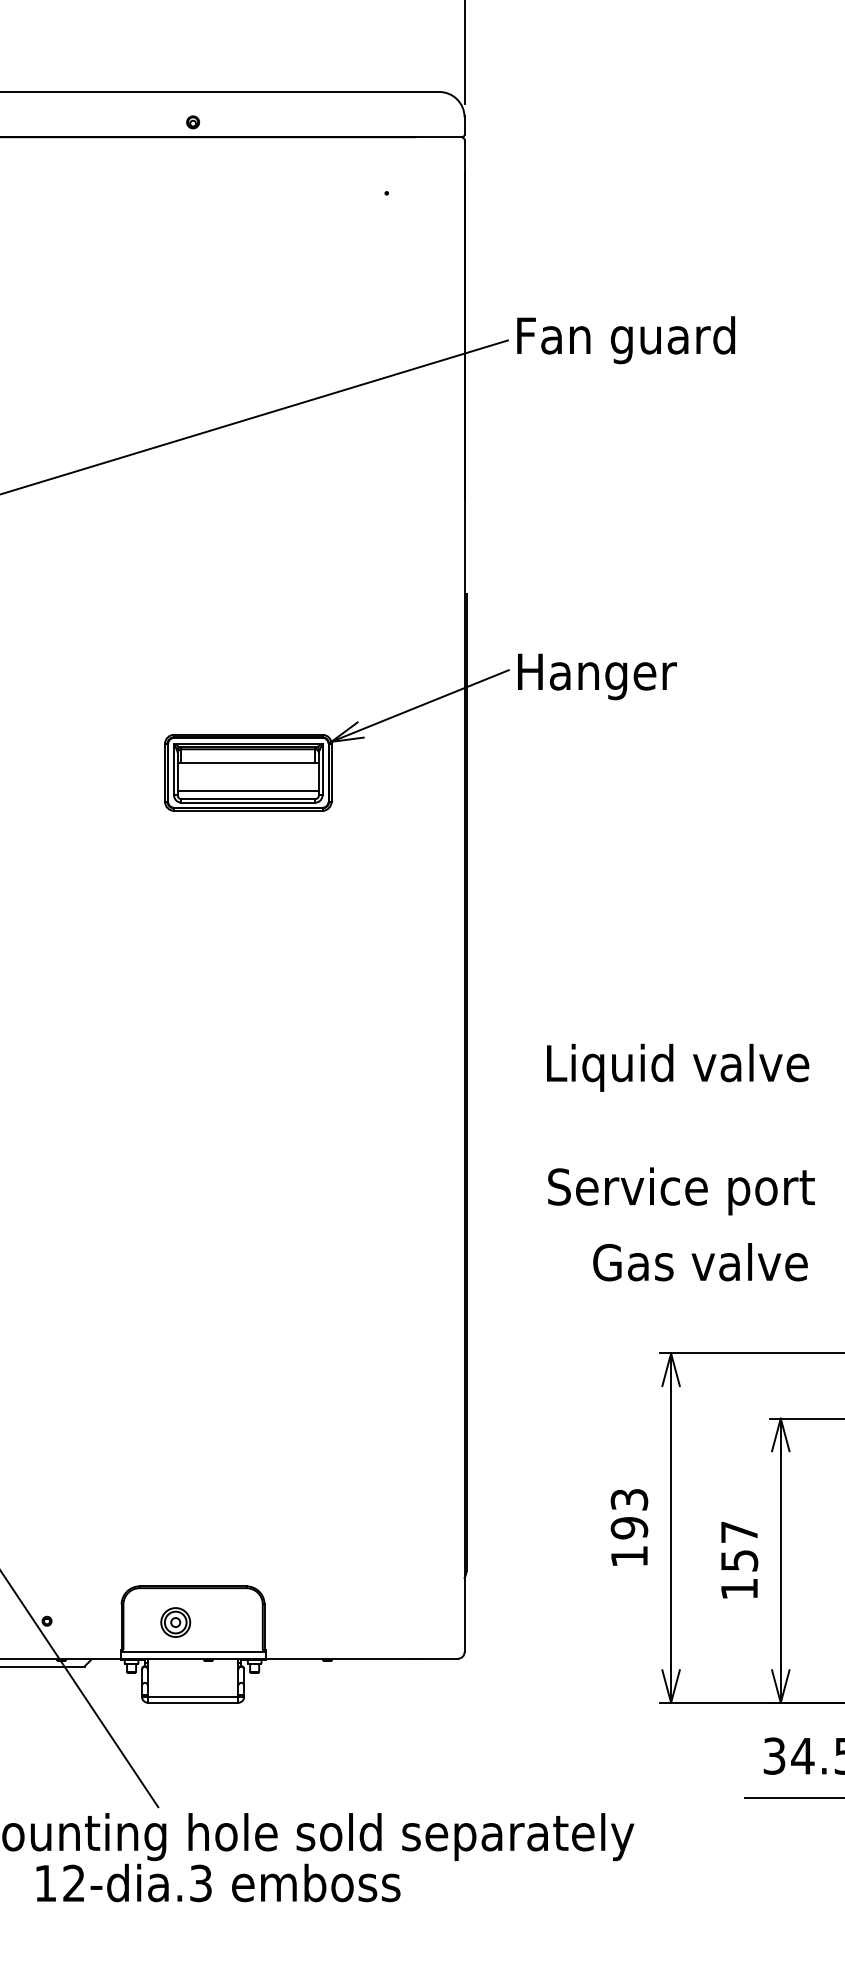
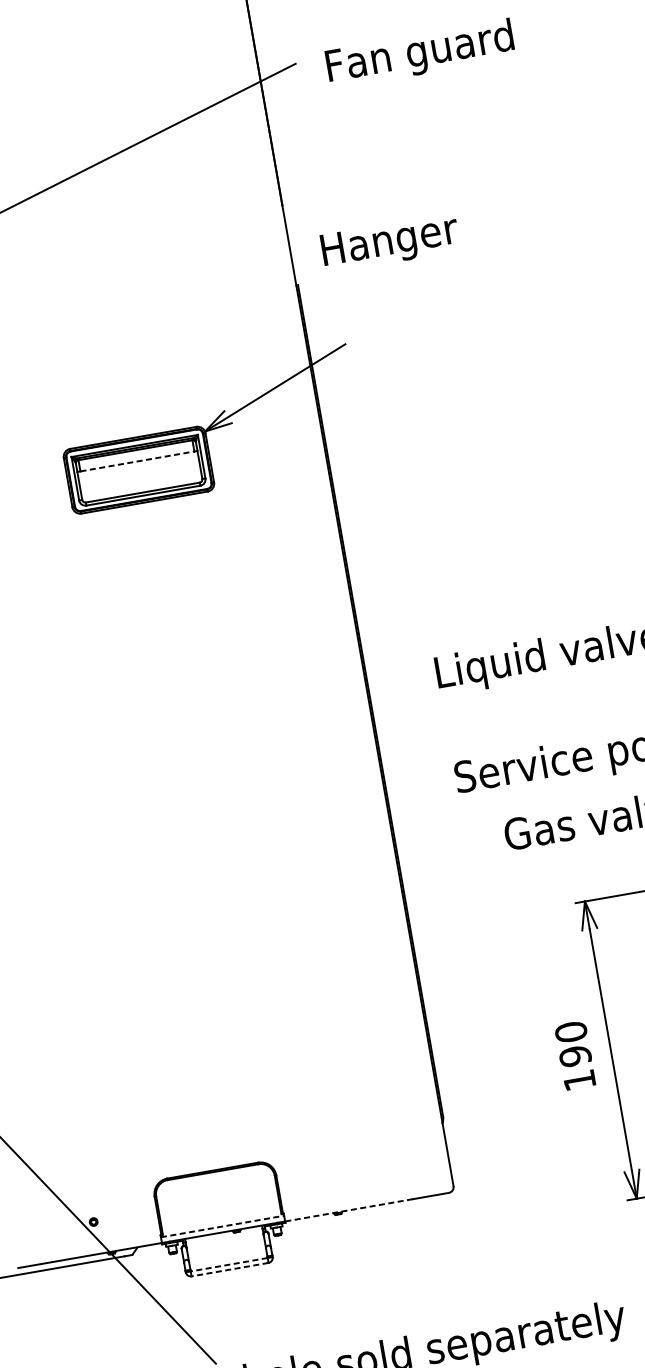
text: (626, 340) -> (420, 54), moved
text: (597, 676) -> (390, 242), moved
line: (248, 762) -> (137, 461), solid -> dashed
line: (247, 791) -> (141, 486), removed
text: (629, 1499) -> (571, 1031), 193 -> 190
part: (175, 1622) -> (203, 1203), removed
line: (193, 1652) -> (222, 1226), solid -> dashed
line: (340, 1658) -> (348, 1210), solid -> dashed
line: (192, 1696) -> (228, 1264), solid -> dashed
line: (192, 1702) -> (229, 1269), solid -> dashed

